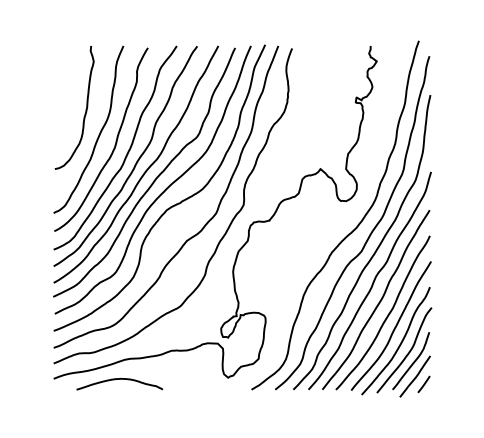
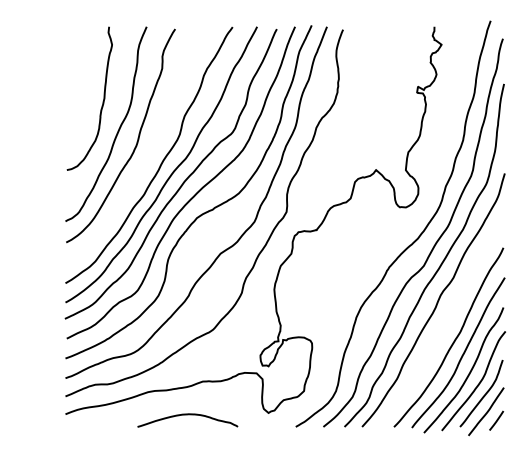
curve: (126, 153) -> (150, 151), removed
curve: (379, 300) -> (444, 323), removed
curve: (119, 379) -> (187, 415), moved

